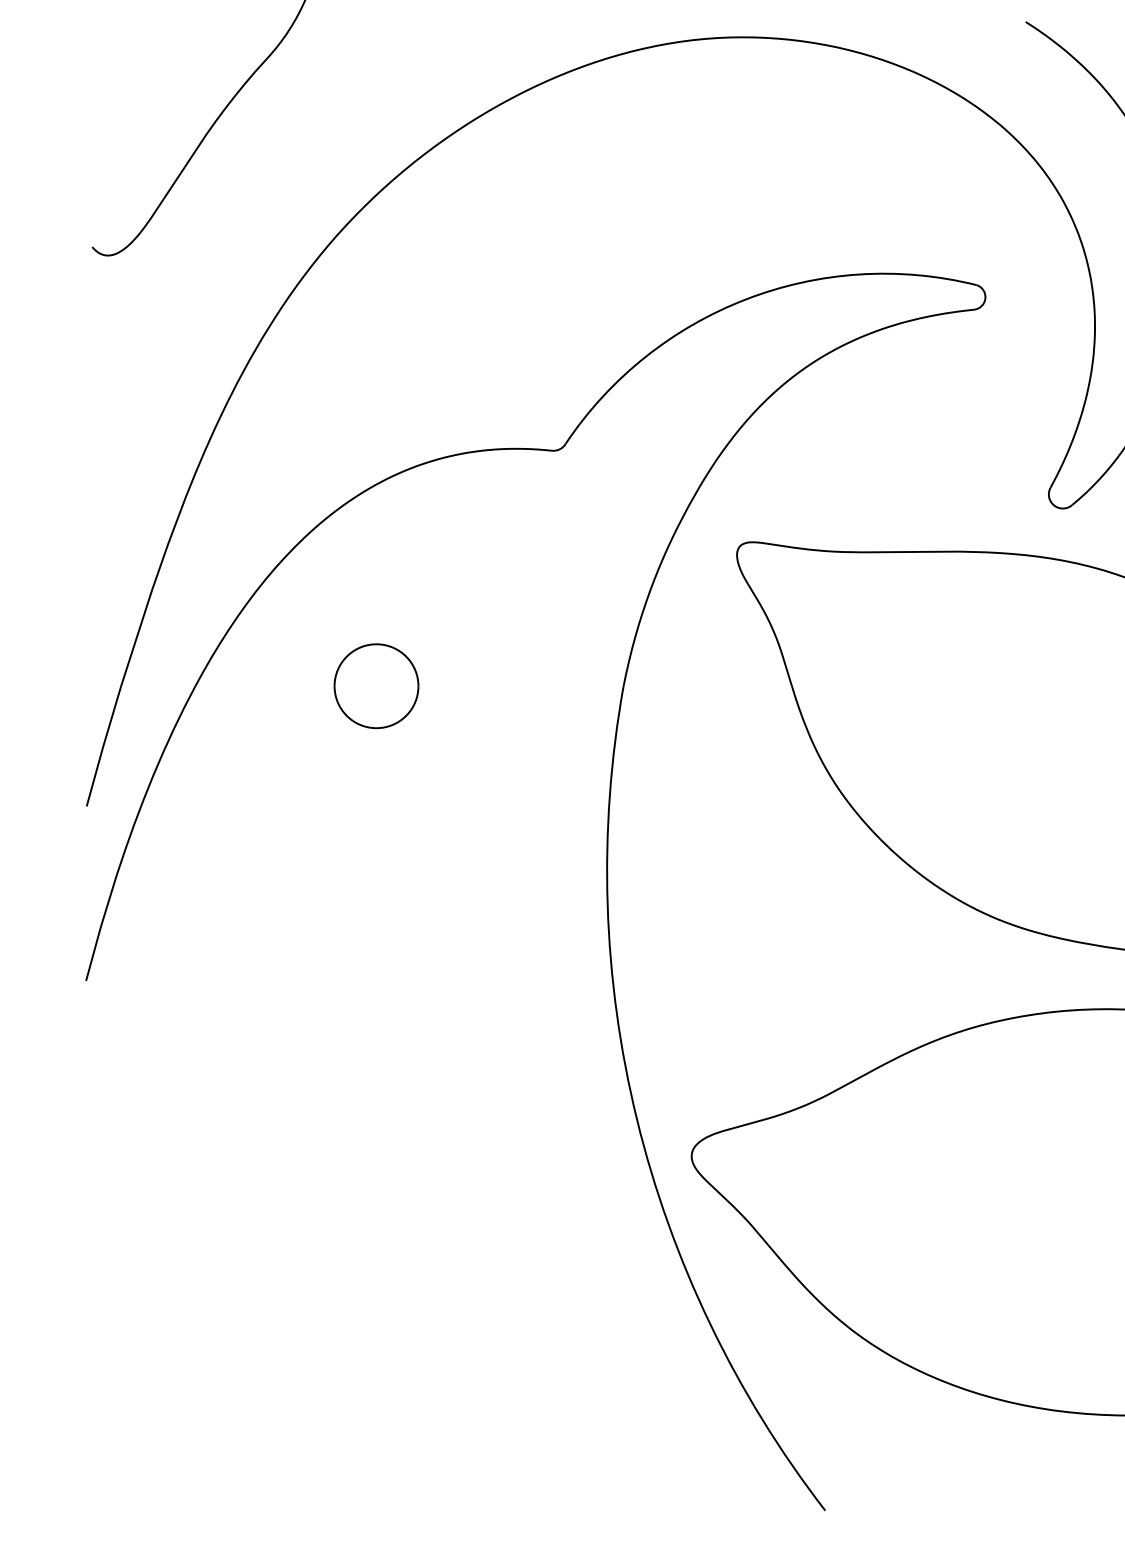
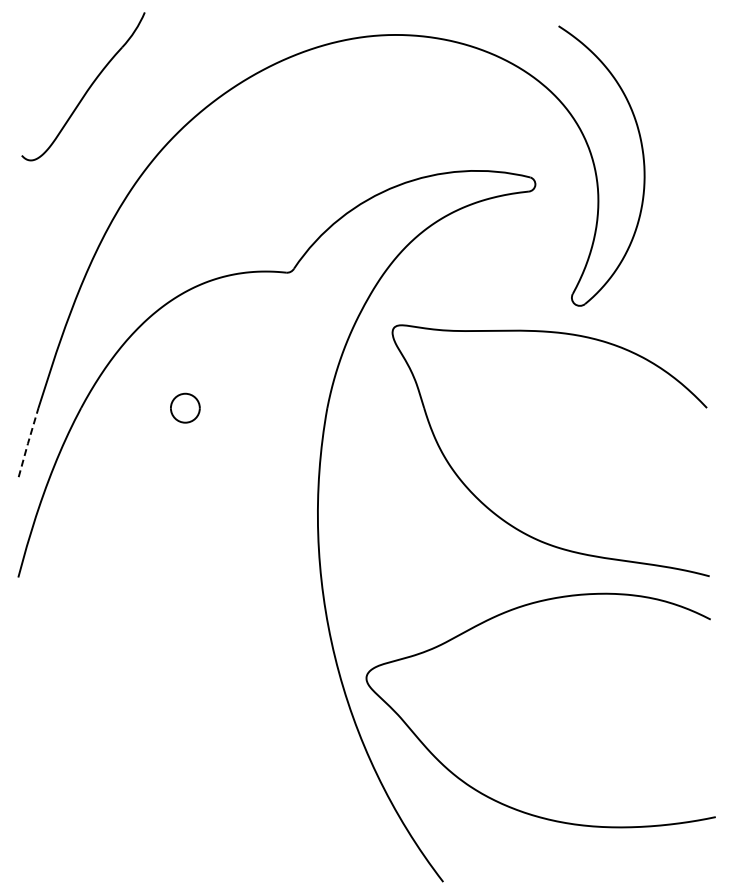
part: (376, 686) -> (185, 408), size x0.6
line: (103, 746) -> (28, 442), solid -> dashed

